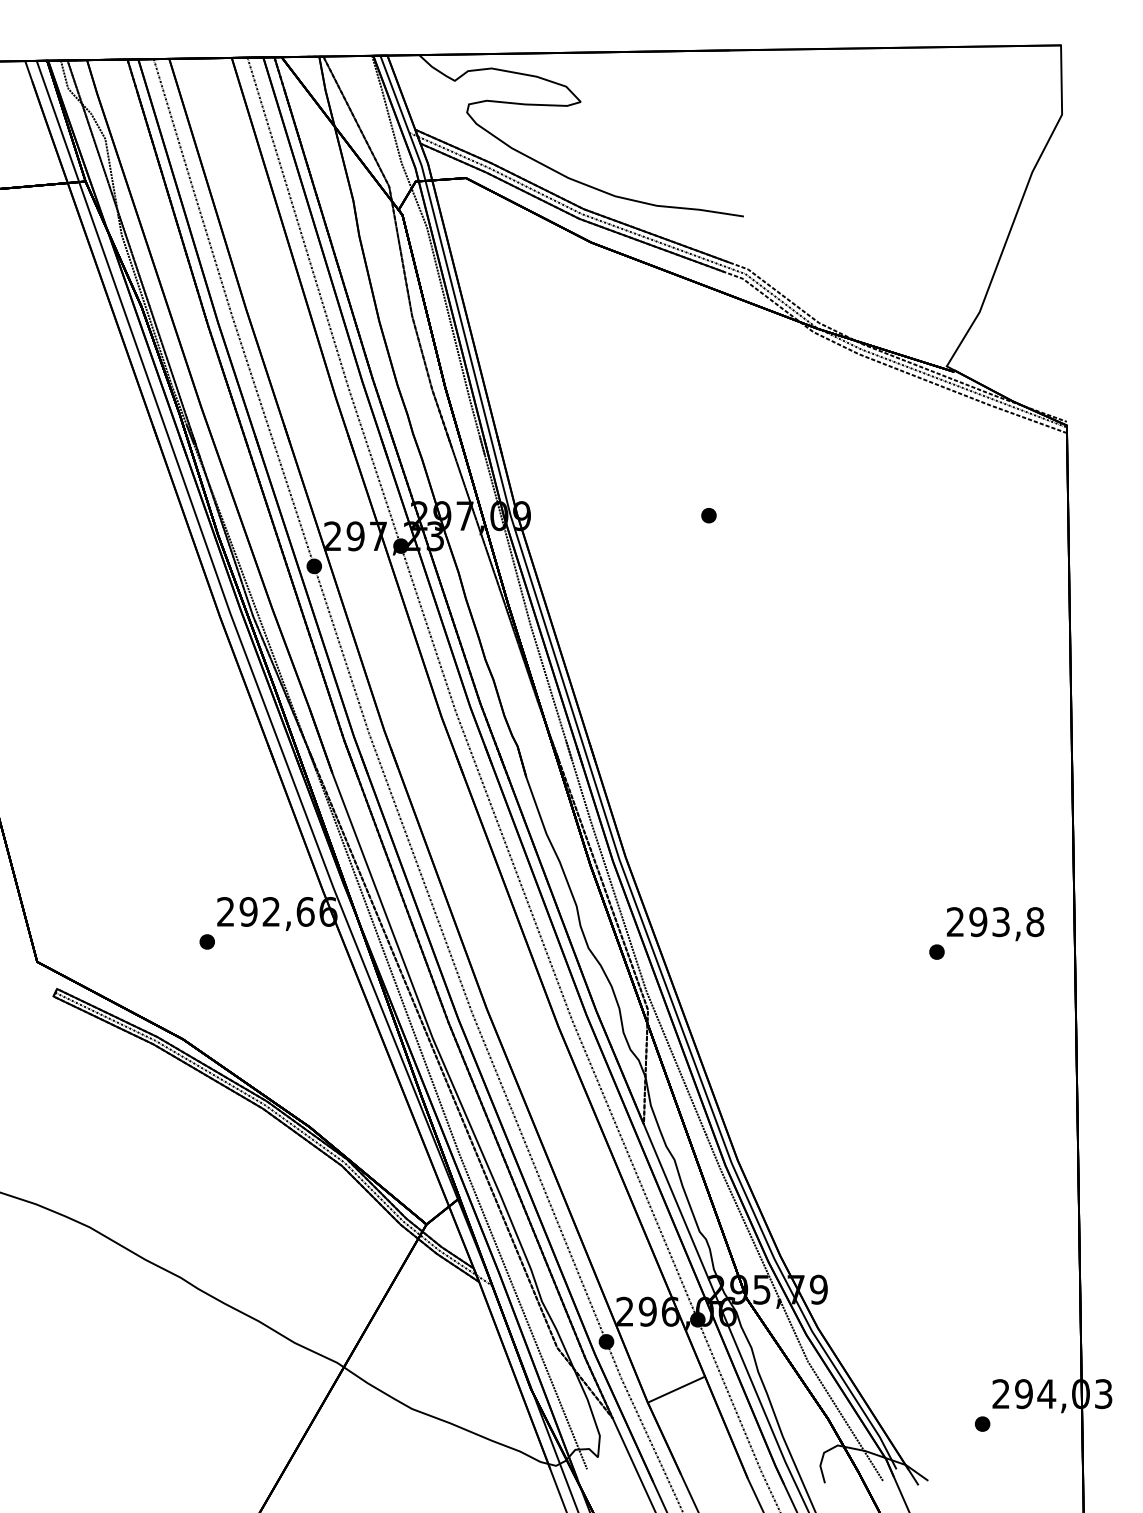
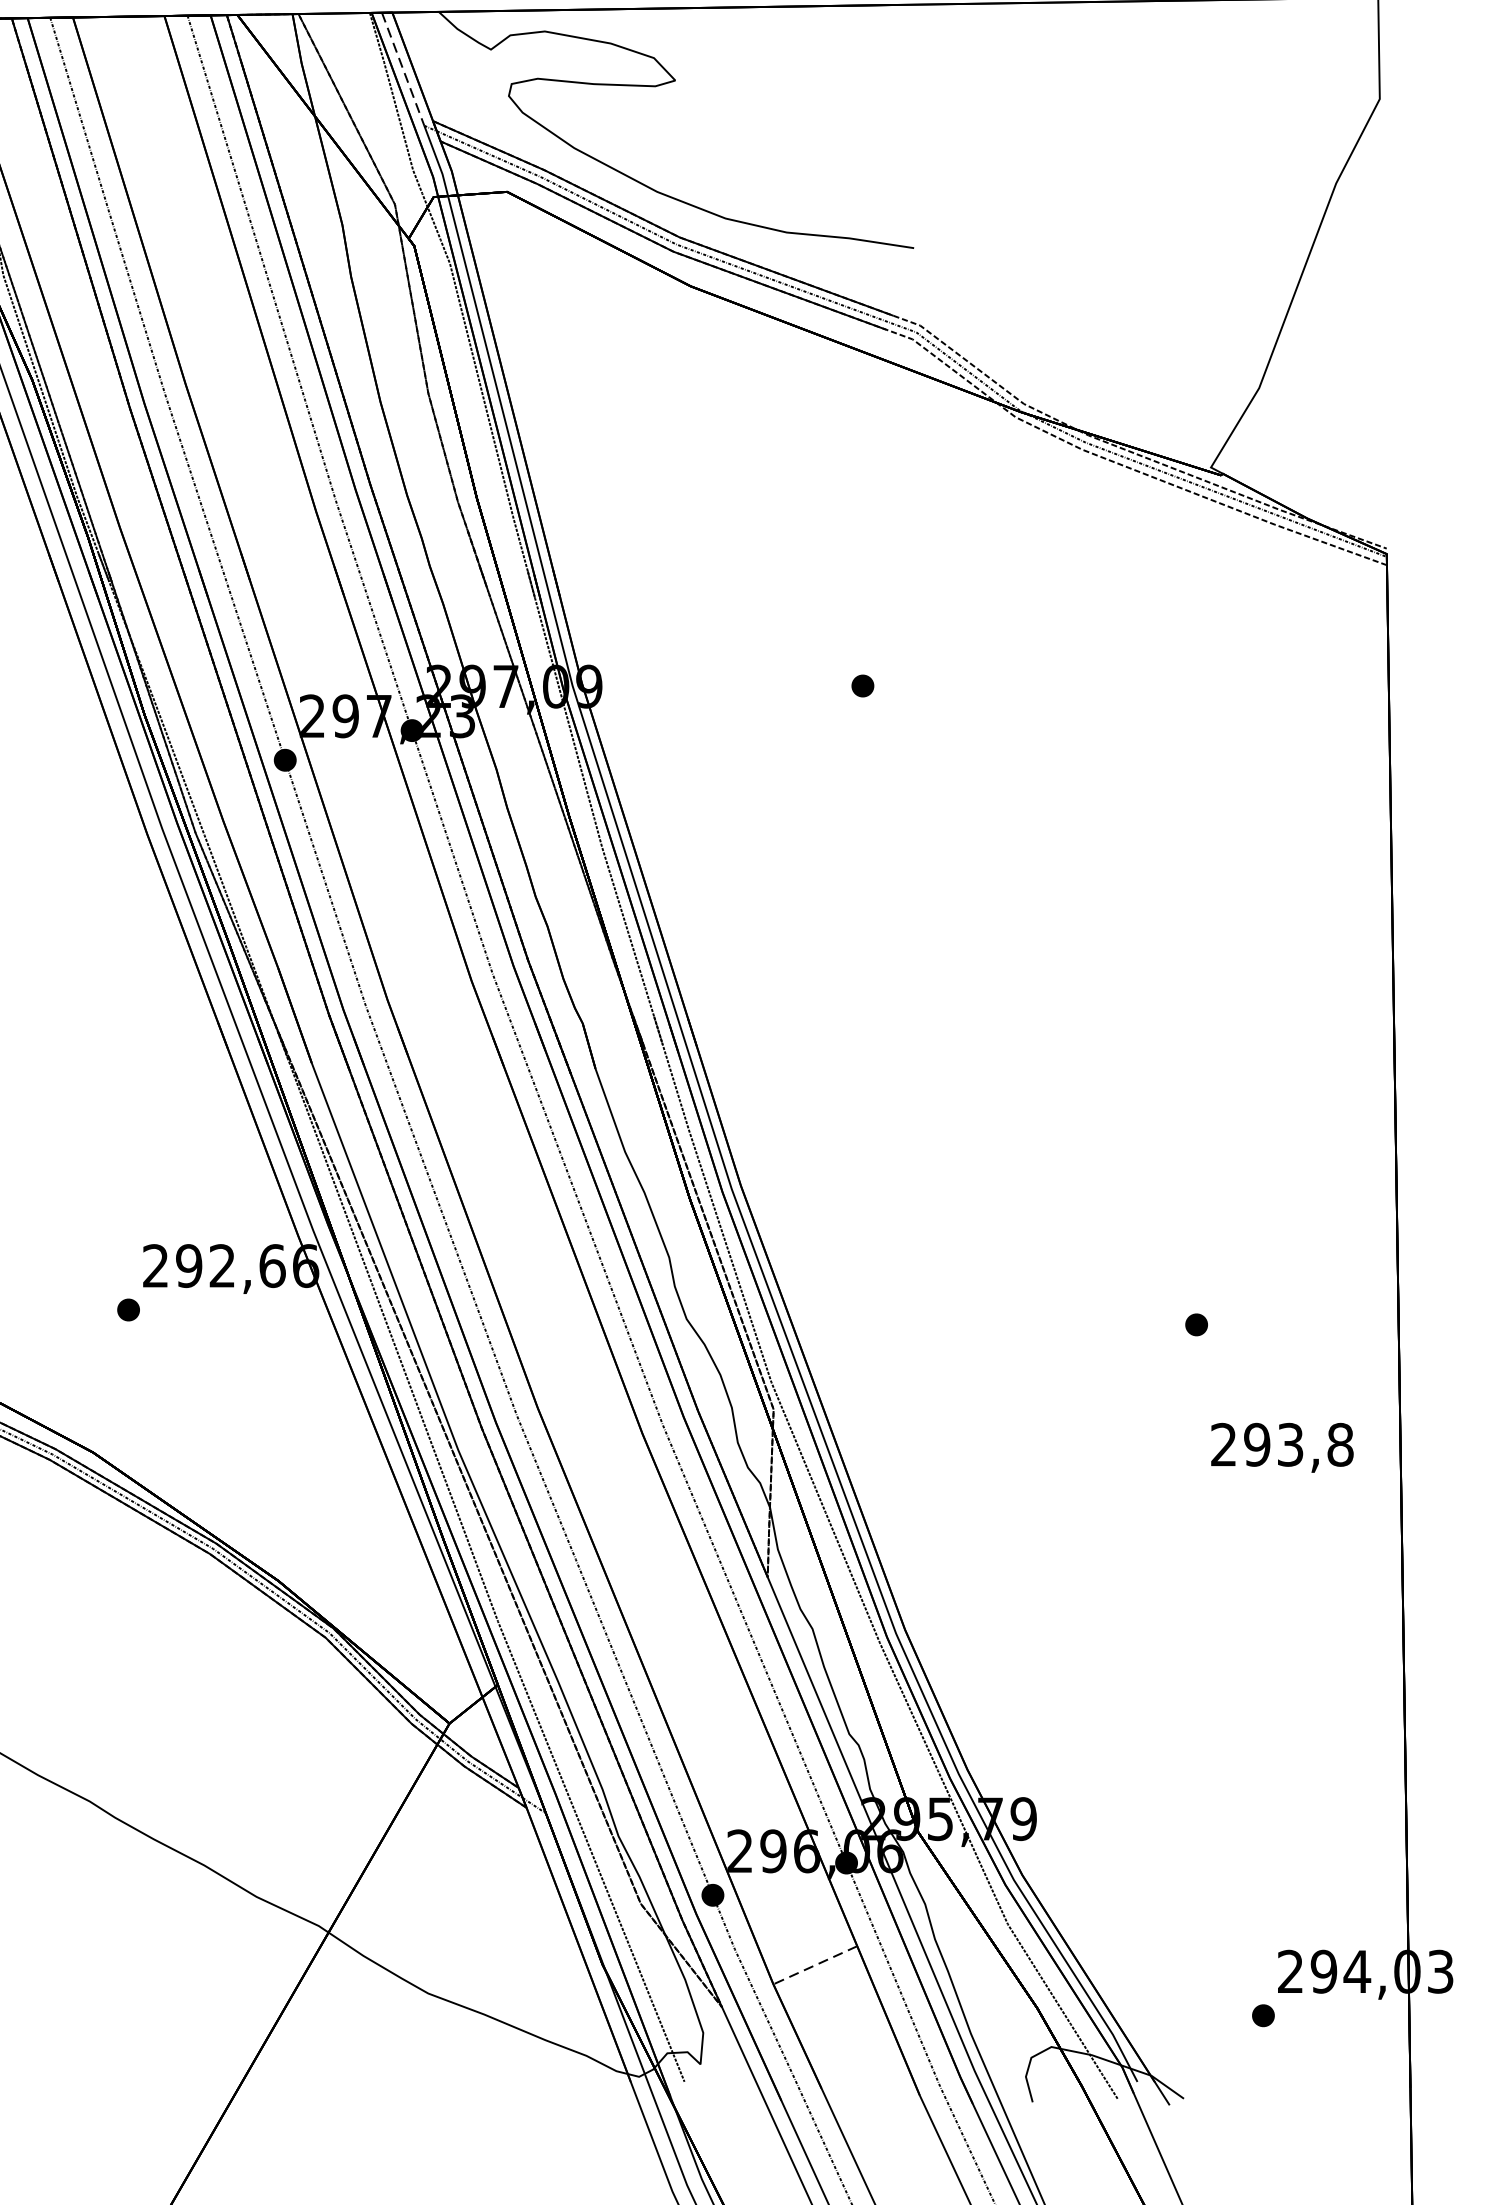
line: (395, 94) -> (404, 69), solid -> dashed
text: (995, 924) -> (1282, 1448), moved
line: (676, 1389) -> (815, 1965), solid -> dashed

